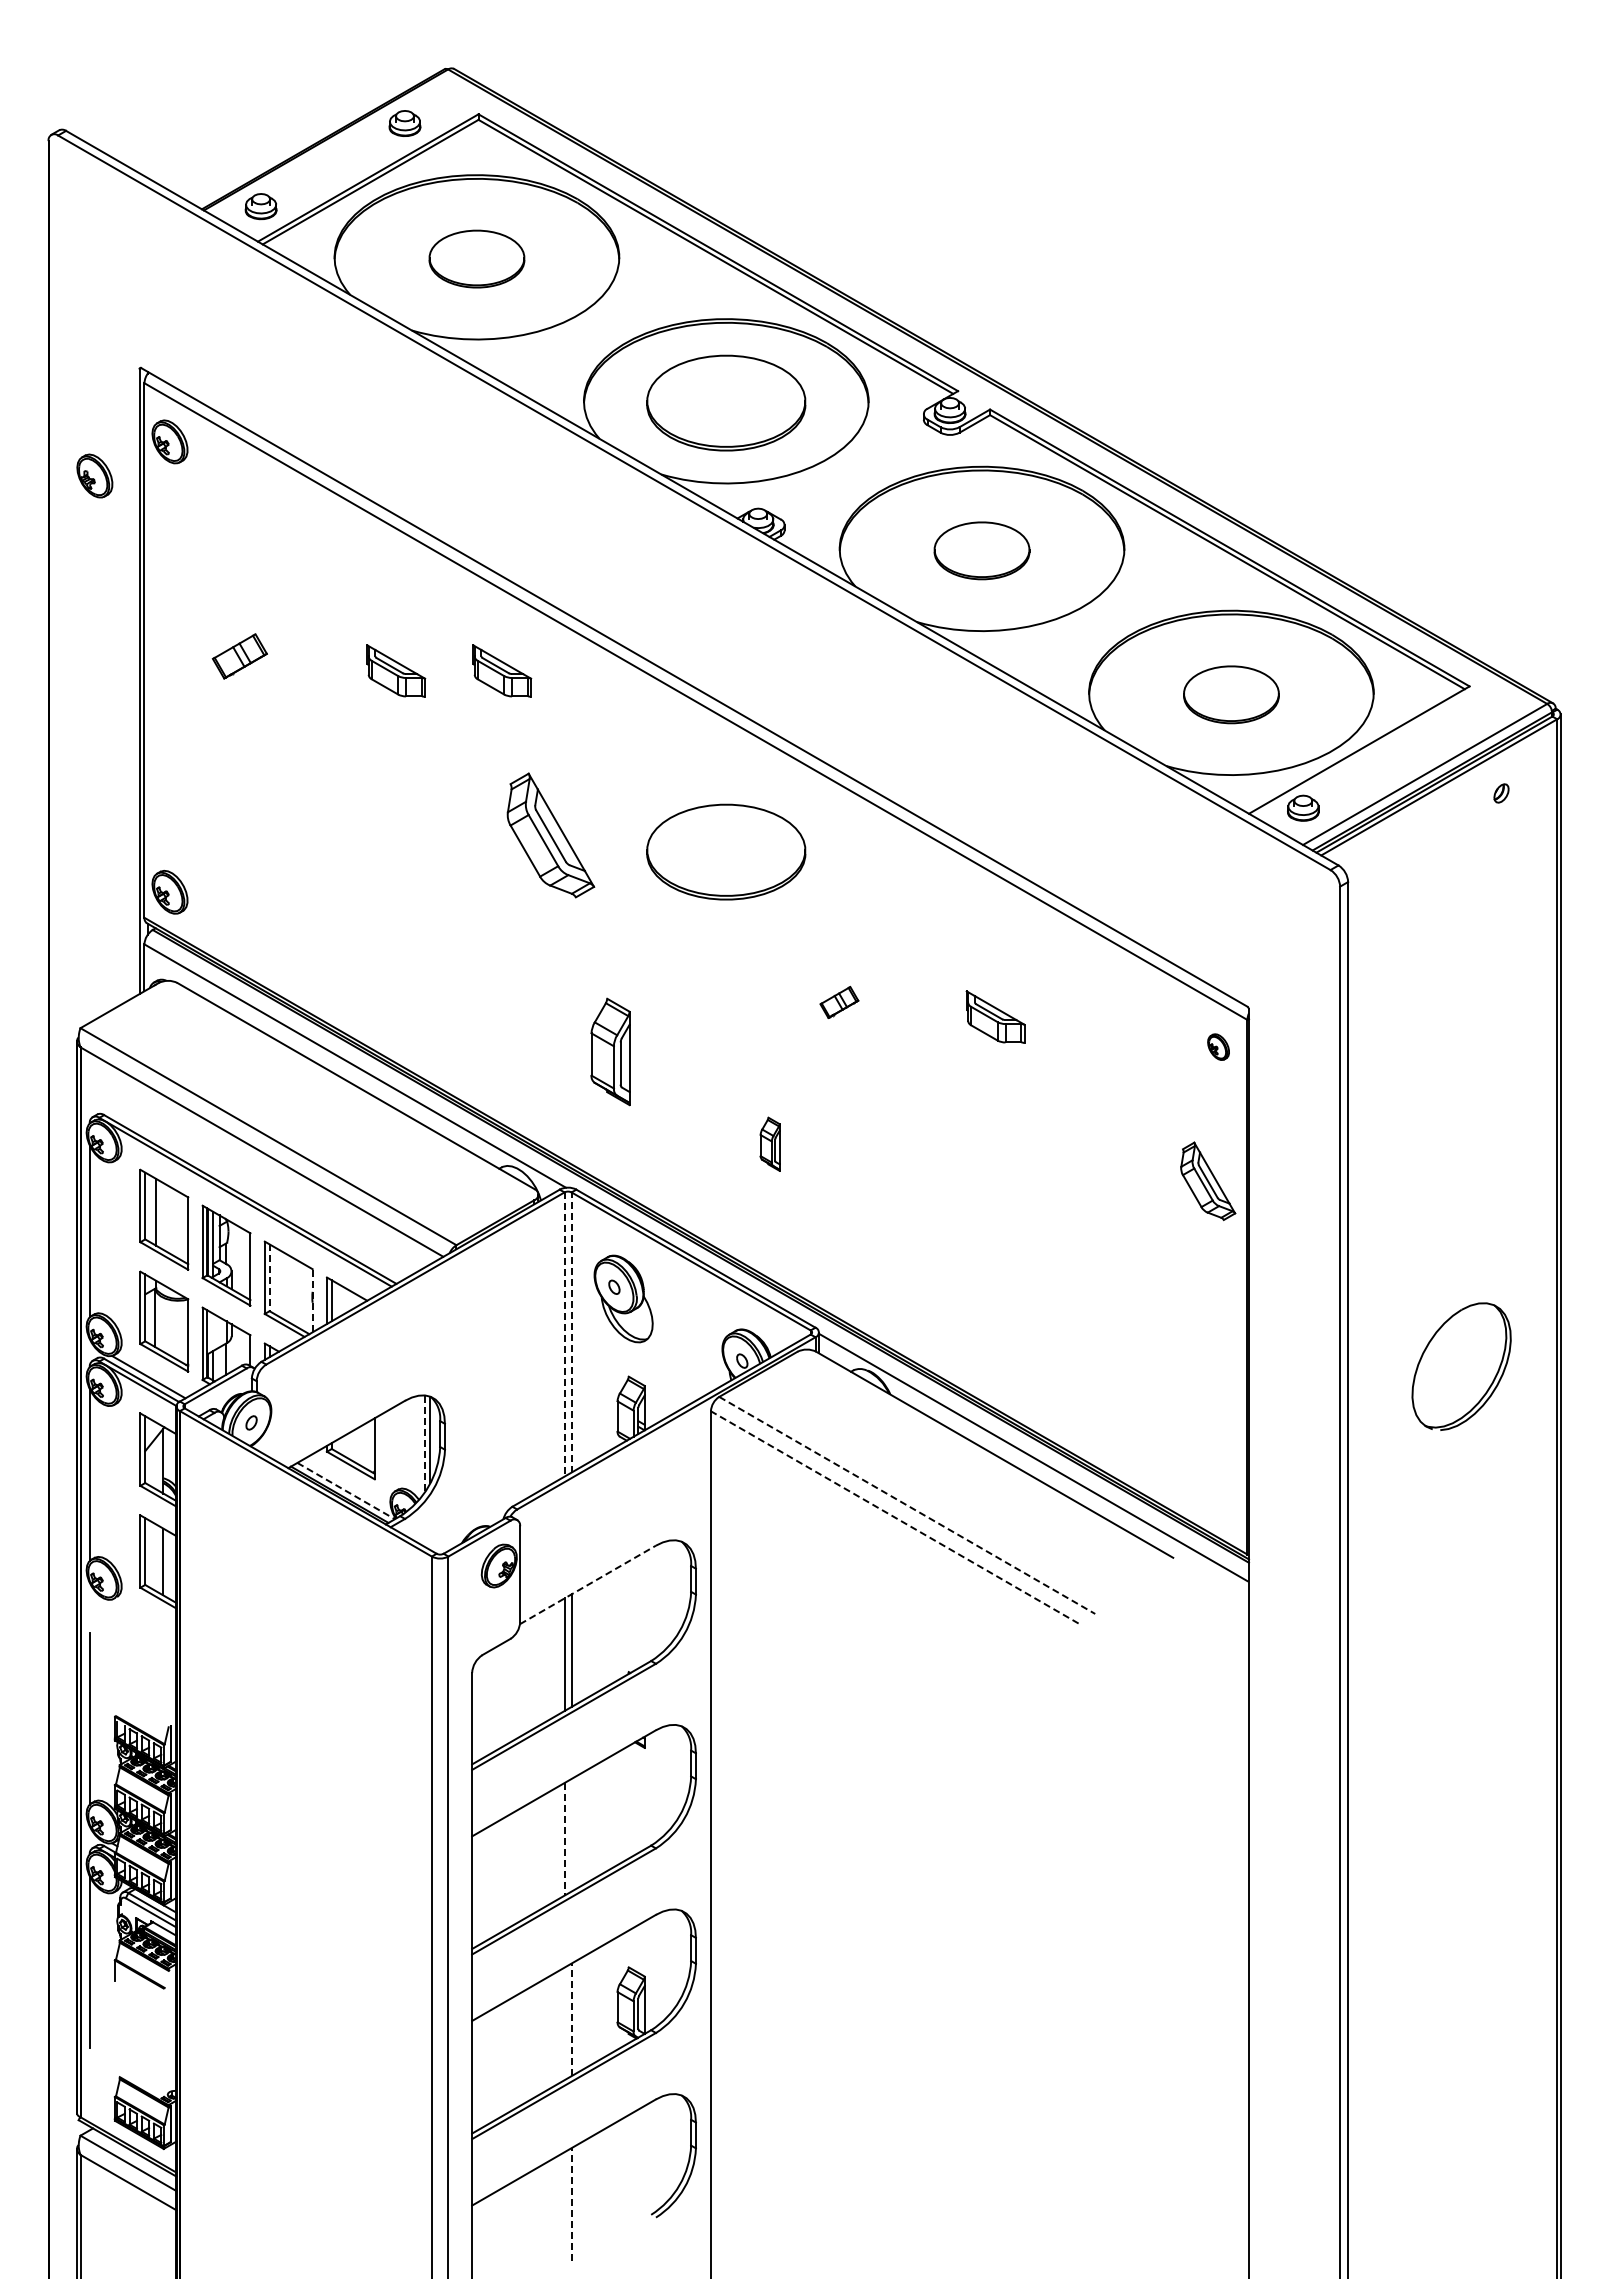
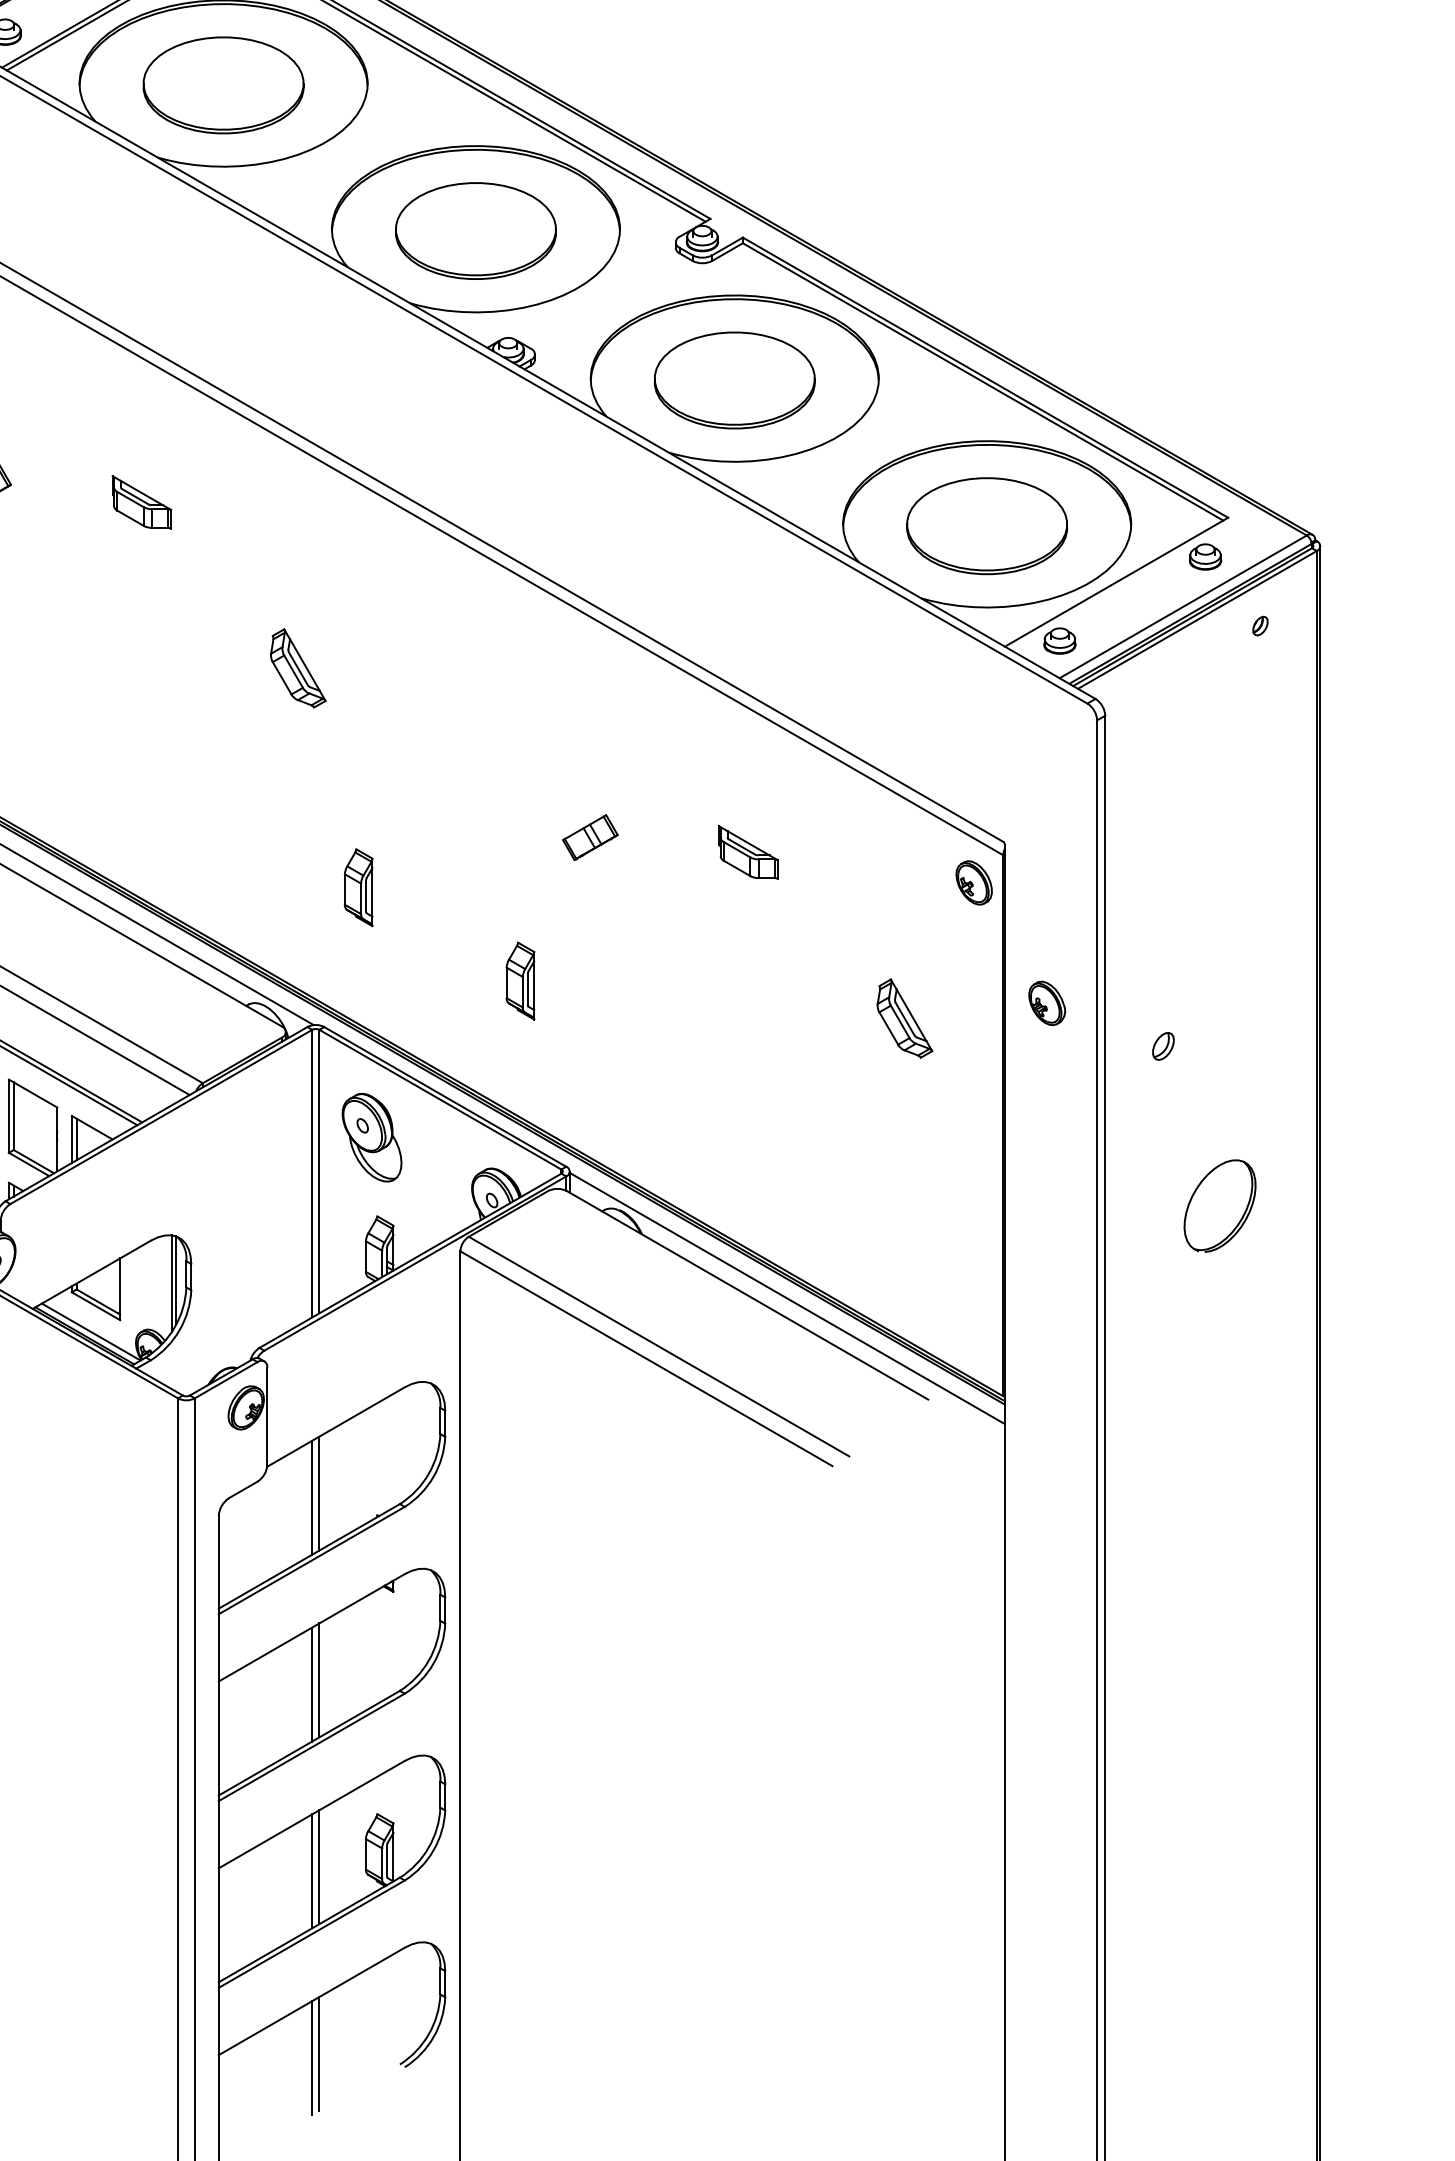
part: (476, 258) -> (223, 84), size x1.67
part: (981, 550) -> (734, 380), size x1.67
part: (502, 670) -> (249, 501), removed
part: (1231, 694) -> (987, 525), size x1.67
part: (1446, 724) -> (1204, 556), added
part: (550, 834) -> (298, 667), size x0.62
part: (726, 851) -> (476, 684), removed
part: (839, 1002) -> (590, 837), size x1.43
part: (1218, 1046) -> (974, 882), size x1.67
part: (609, 1051) -> (357, 887), size x0.71
part: (769, 1144) -> (519, 981), size x1.43
part: (1290, 1166) -> (1046, 1003), added
part: (1208, 1181) -> (905, 1018), moved
part: (1405, 1208) -> (1163, 1046), added
line: (269, 1278) -> (13, 1116), dashed -> solid
line: (312, 1300) -> (57, 1139), dashed -> solid
line: (571, 1332) -> (319, 1171), dashed -> solid
line: (564, 1335) -> (312, 1174), dashed -> solid
part: (1461, 1366) -> (1219, 1206), size x0.71
line: (425, 1443) -> (171, 1283), dashed -> solid
line: (346, 1491) -> (91, 1332), dashed -> solid
line: (907, 1505) -> (659, 1346), dashed -> solid
line: (894, 1517) -> (646, 1358), dashed -> solid
line: (587, 1584) -> (335, 1426), dashed -> solid
line: (571, 1835) -> (319, 1680), added
line: (564, 1839) -> (312, 1684), dashed -> solid
line: (571, 2019) -> (319, 1866), dashed -> solid
line: (564, 2023) -> (312, 1870), added
line: (571, 2203) -> (319, 2053), dashed -> solid
line: (564, 2208) -> (312, 2058), added

